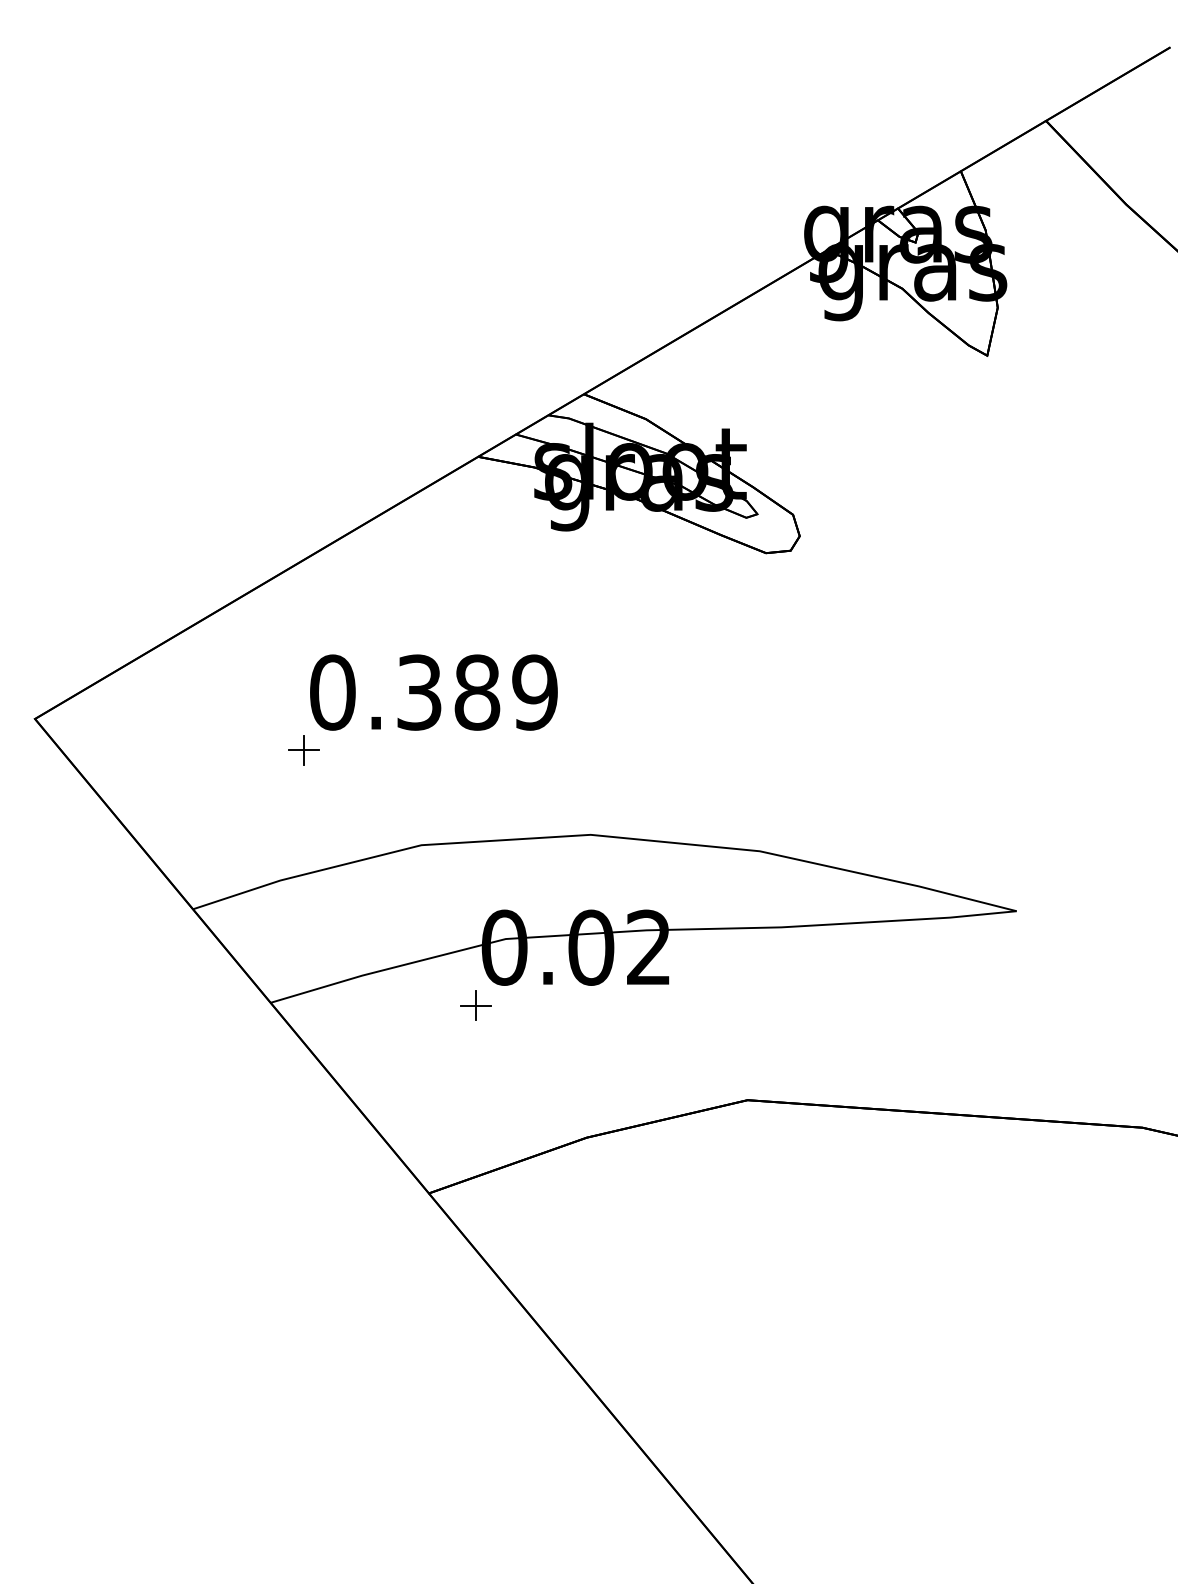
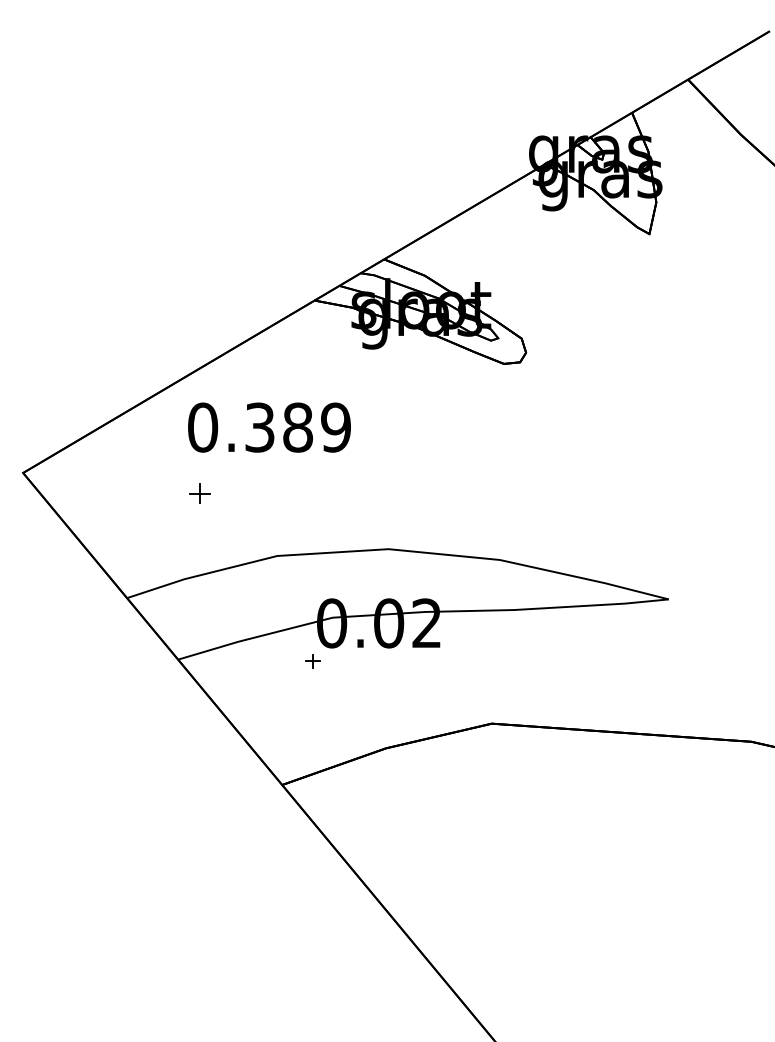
text: (433, 692) -> (269, 427), moved
part: (474, 1005) -> (312, 661), size x0.7

